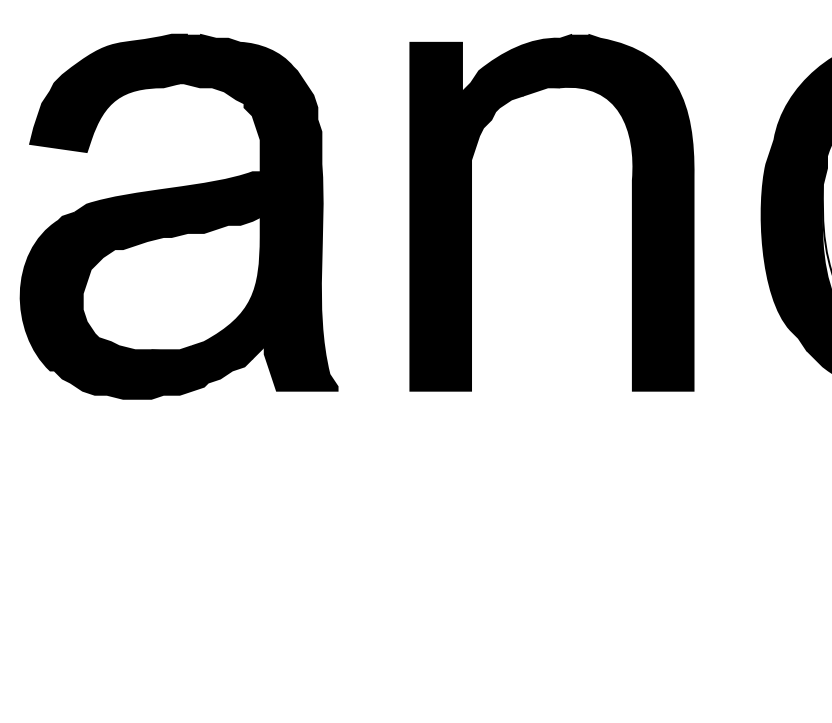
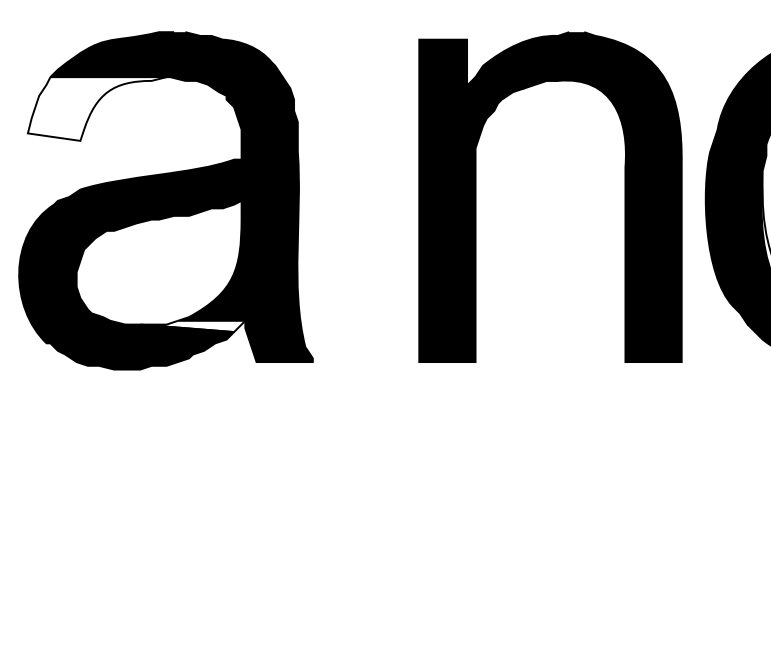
fill: (104, 117) -> (96, 108), removed
part: (472, 212) -> (476, 196), moved
fill: (207, 352) -> (192, 326), removed

